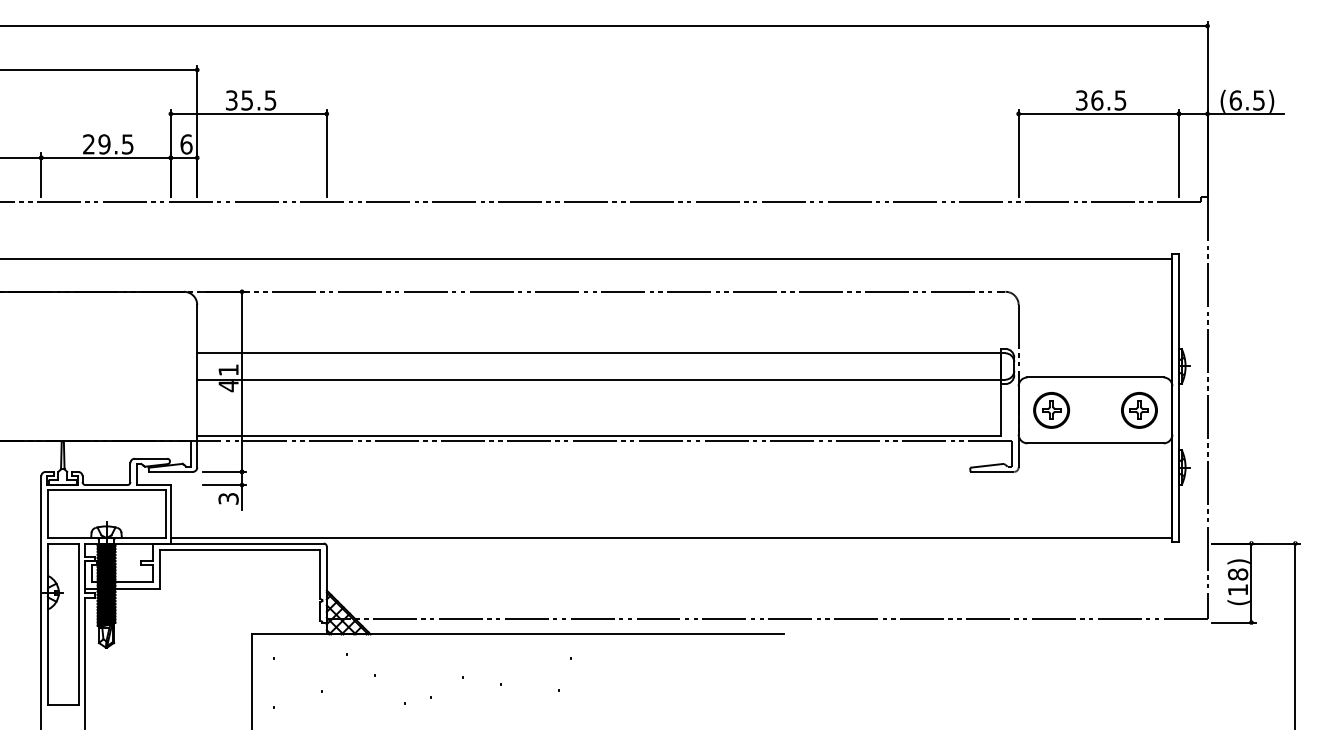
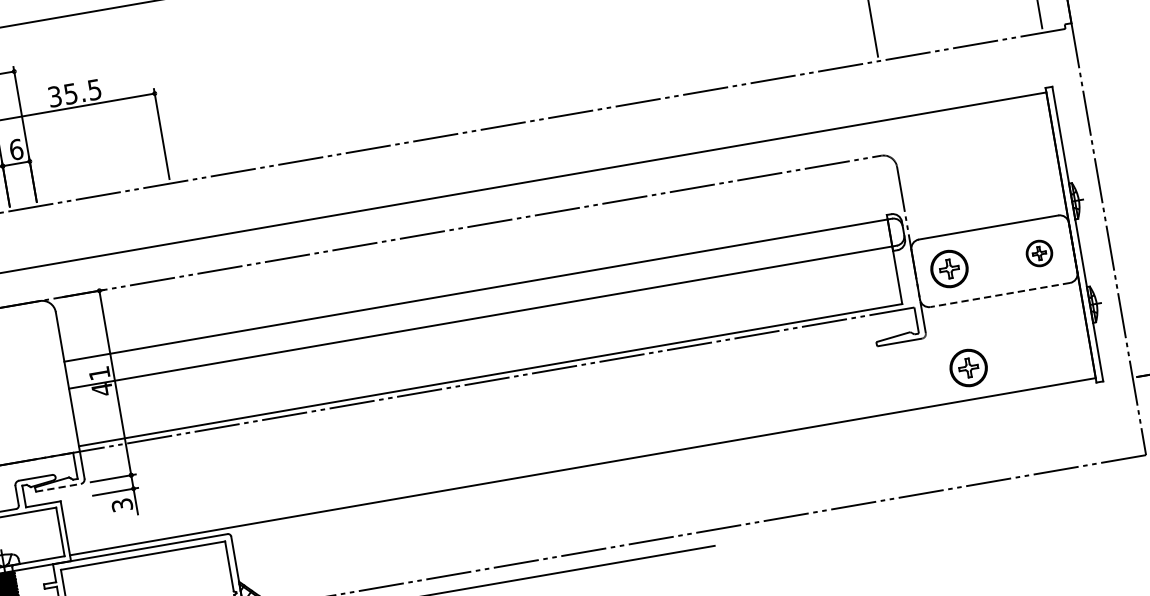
part: (1139, 410) -> (1039, 253), size x0.7
line: (1095, 443) -> (1000, 295), solid -> dashed
line: (170, 471) -> (57, 487), solid -> dashed
part: (1053, 507) -> (968, 368), added

